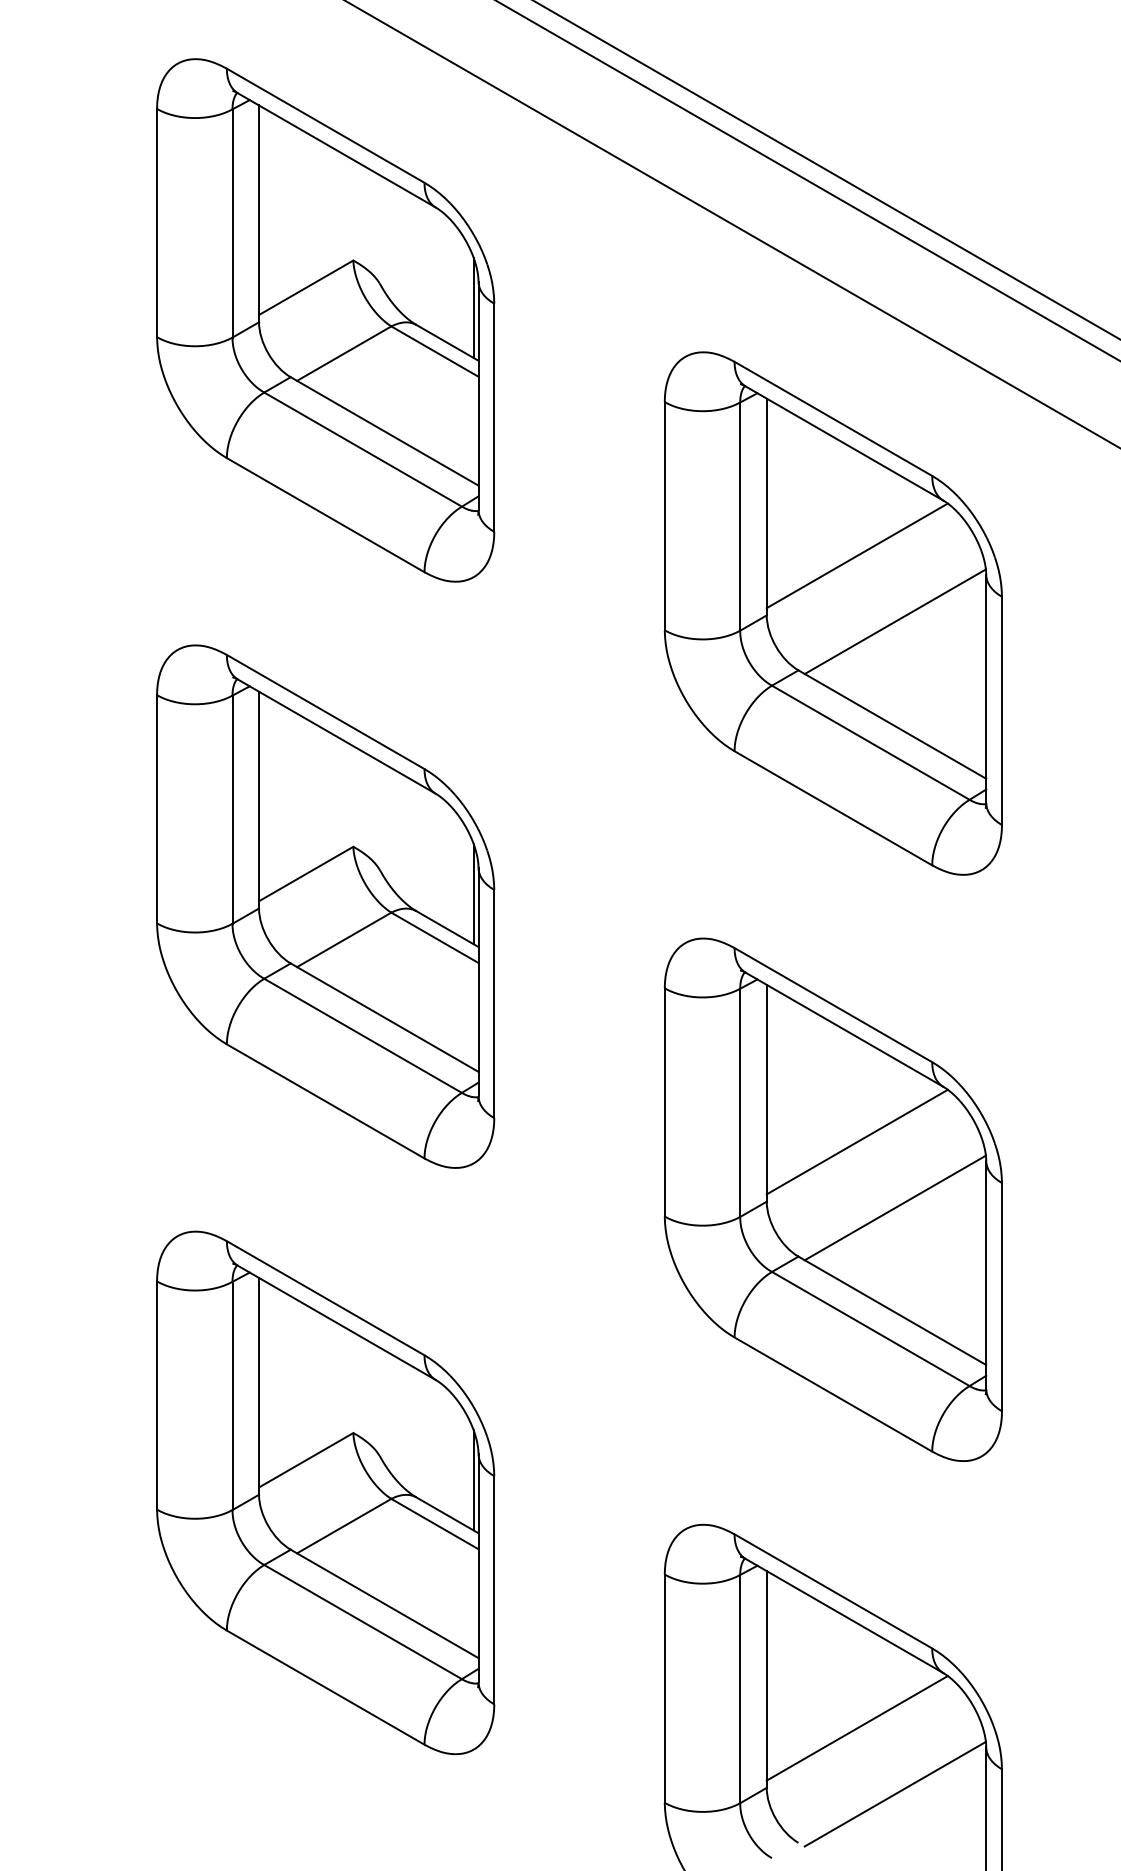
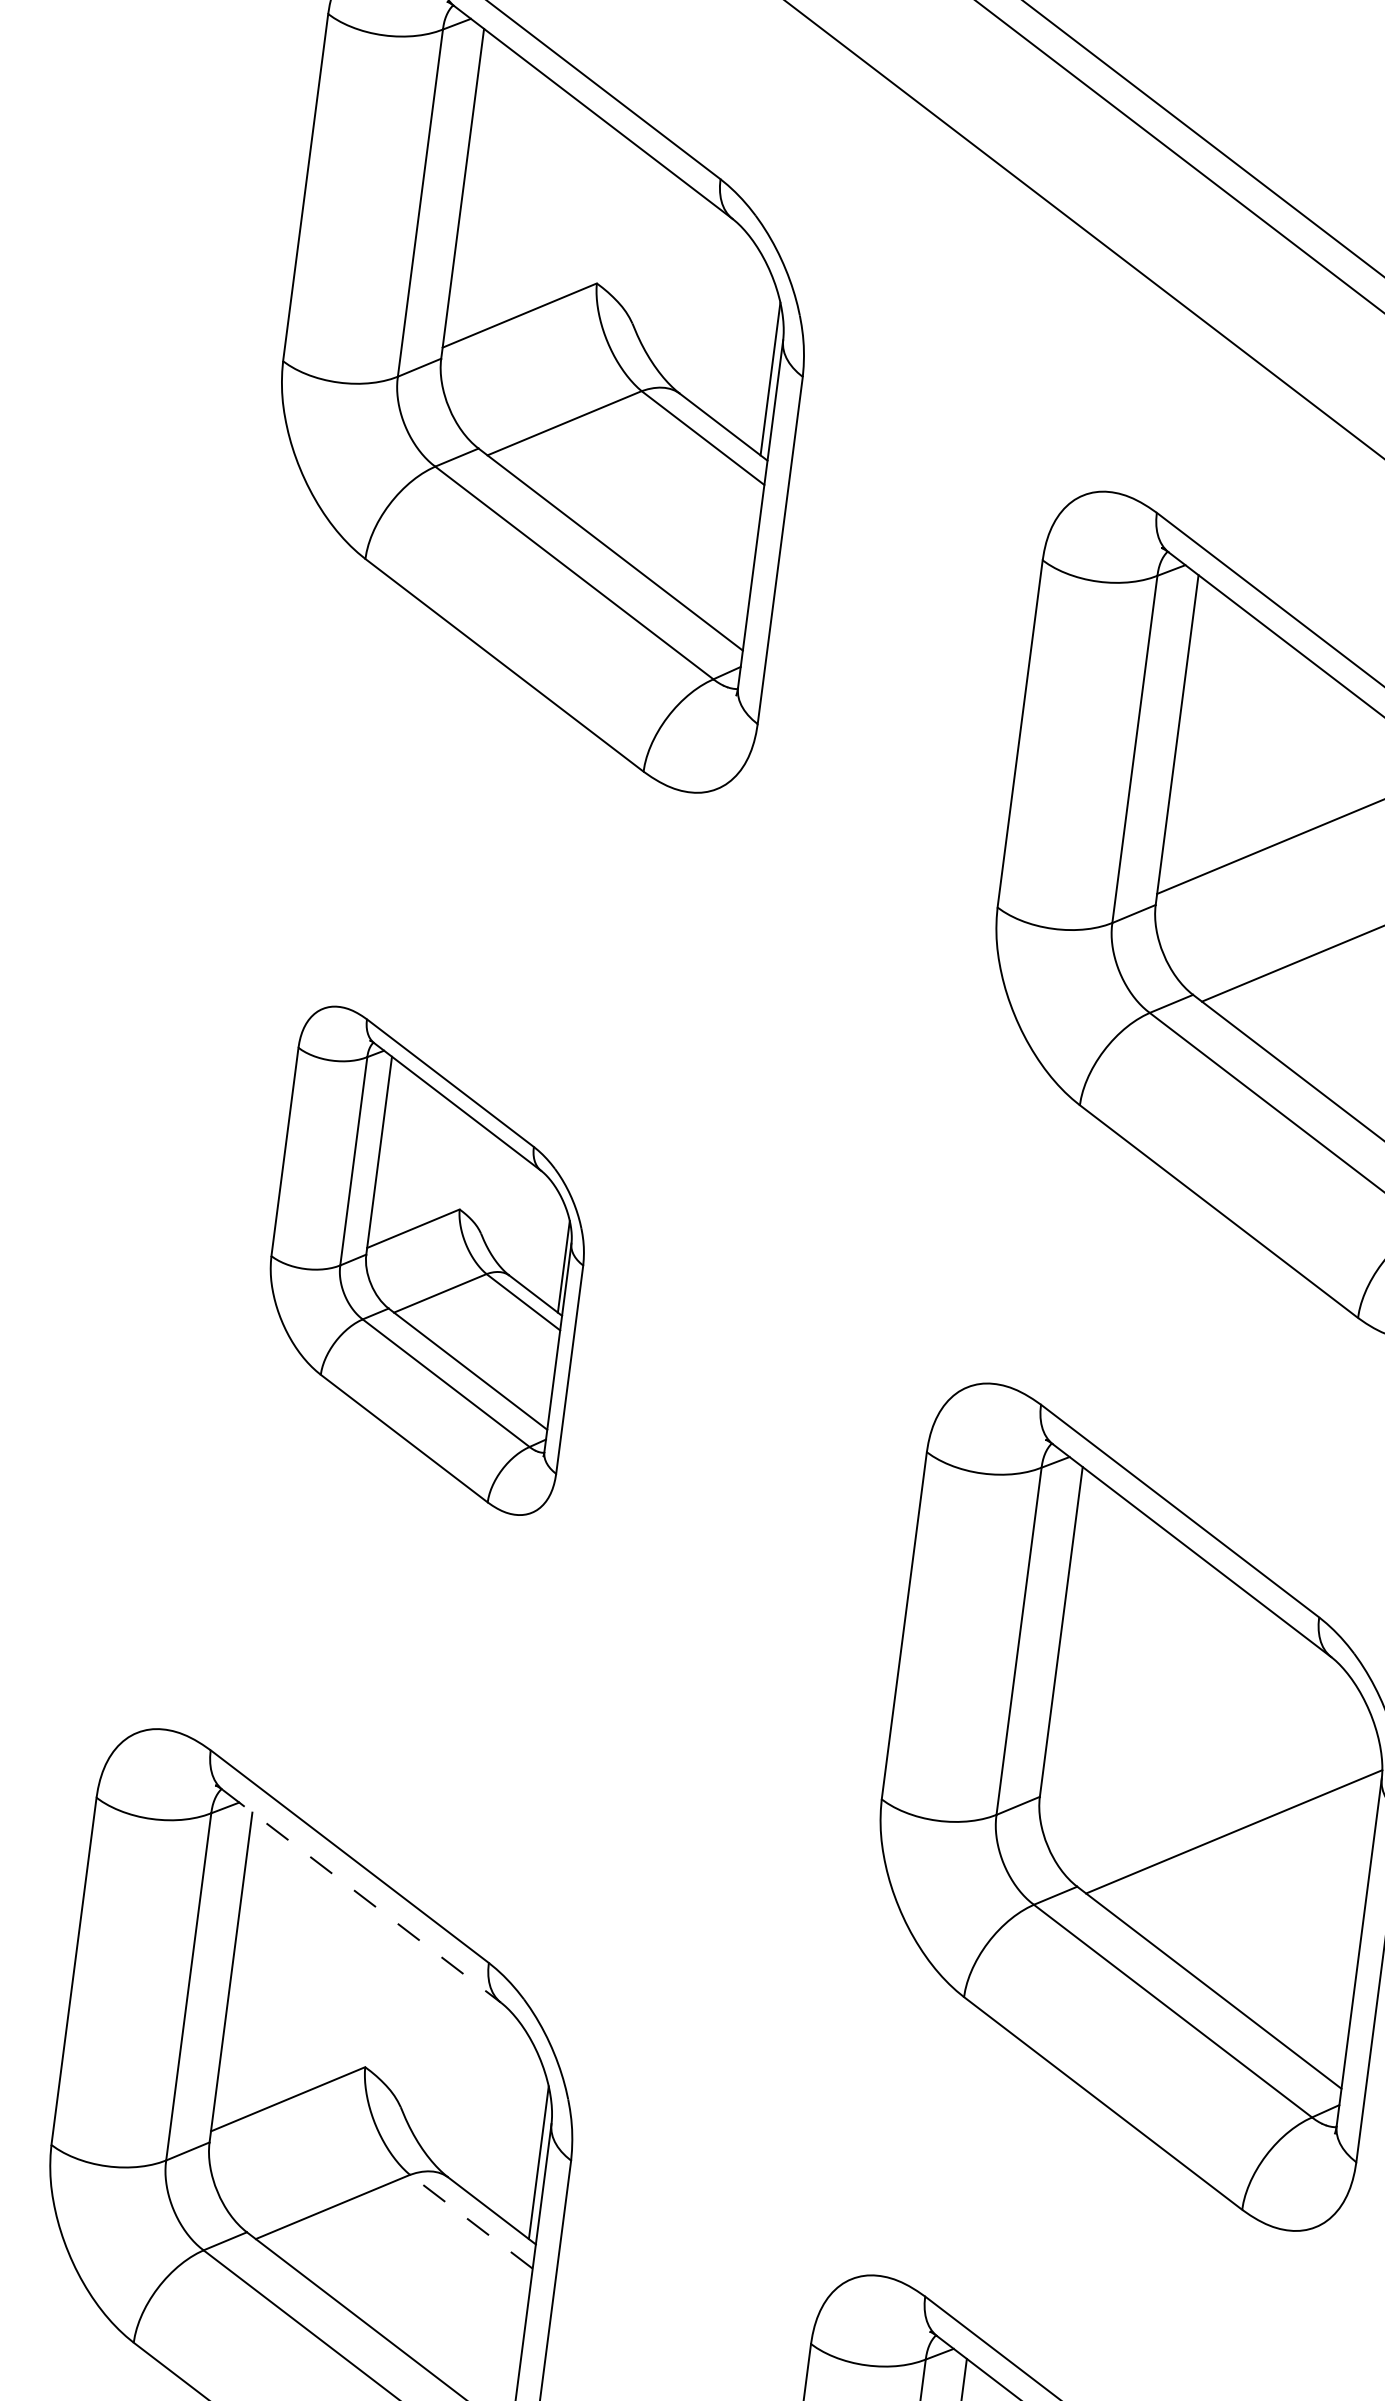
part: (325, 906) -> (426, 1260), size x0.6
line: (856, 1141) -> (1188, 1723), removed
line: (337, 1323) -> (362, 1897), solid -> dashed
line: (434, 1523) -> (470, 2220), solid -> dashed

